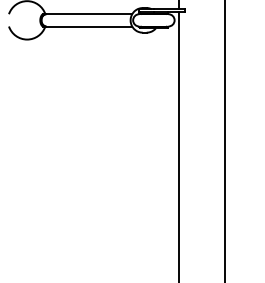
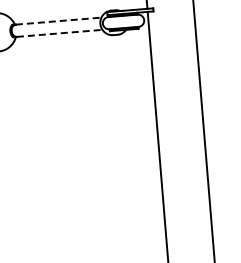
line: (89, 14) -> (58, 21), solid -> dashed
line: (89, 26) -> (59, 33), solid -> dashed

